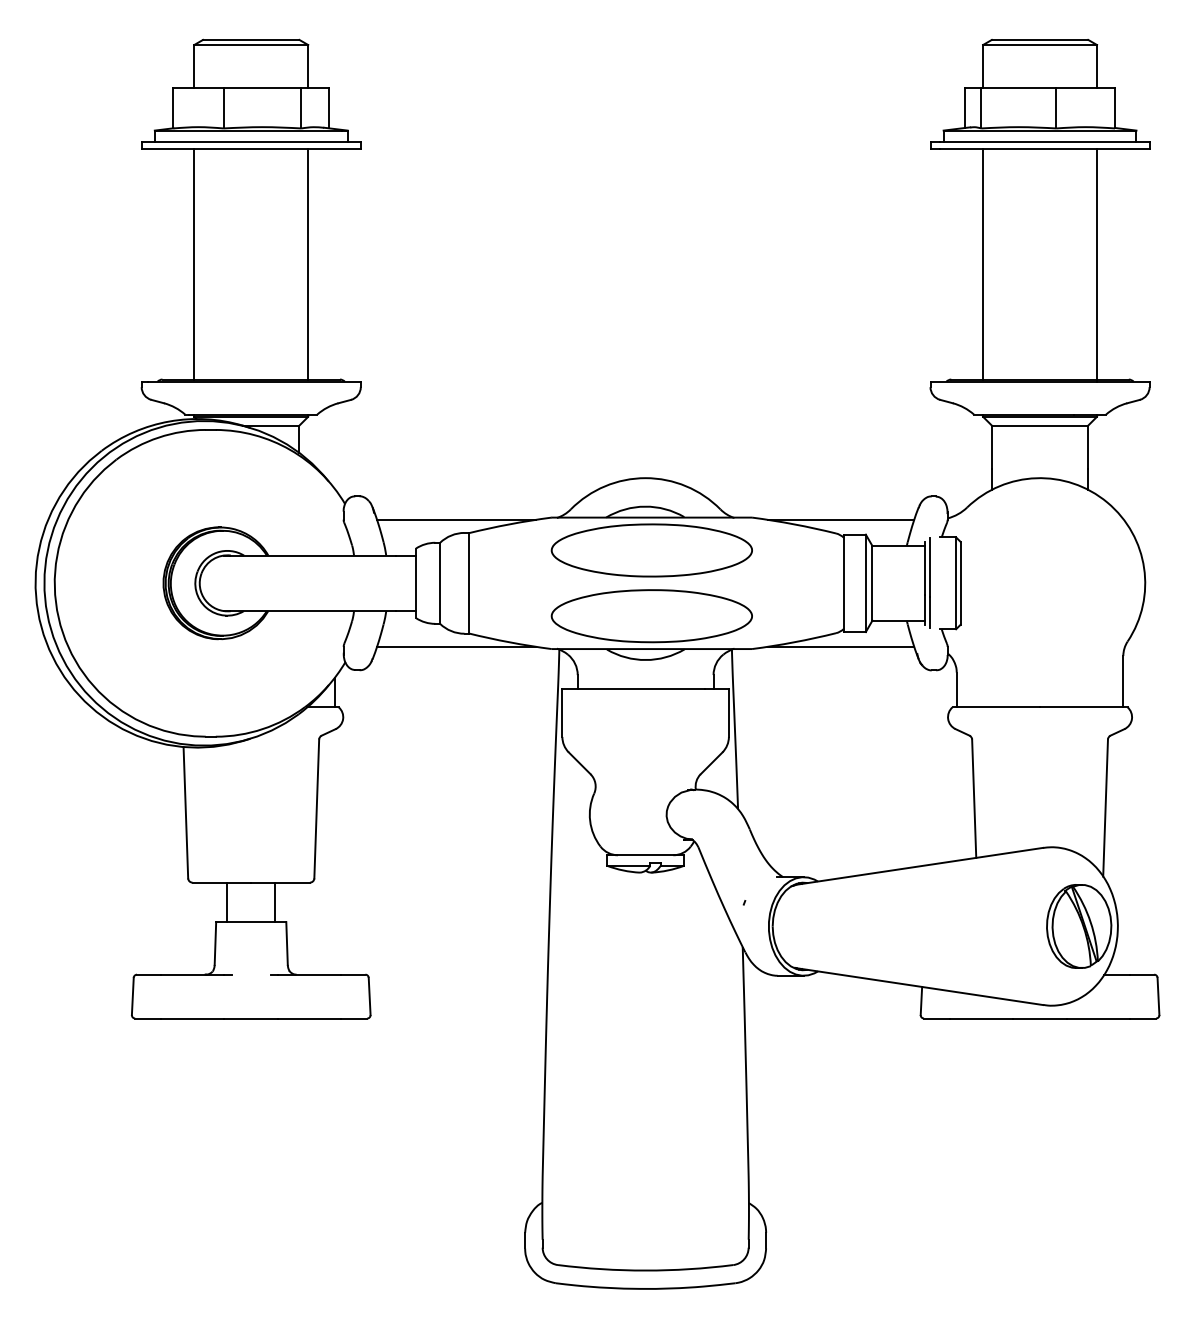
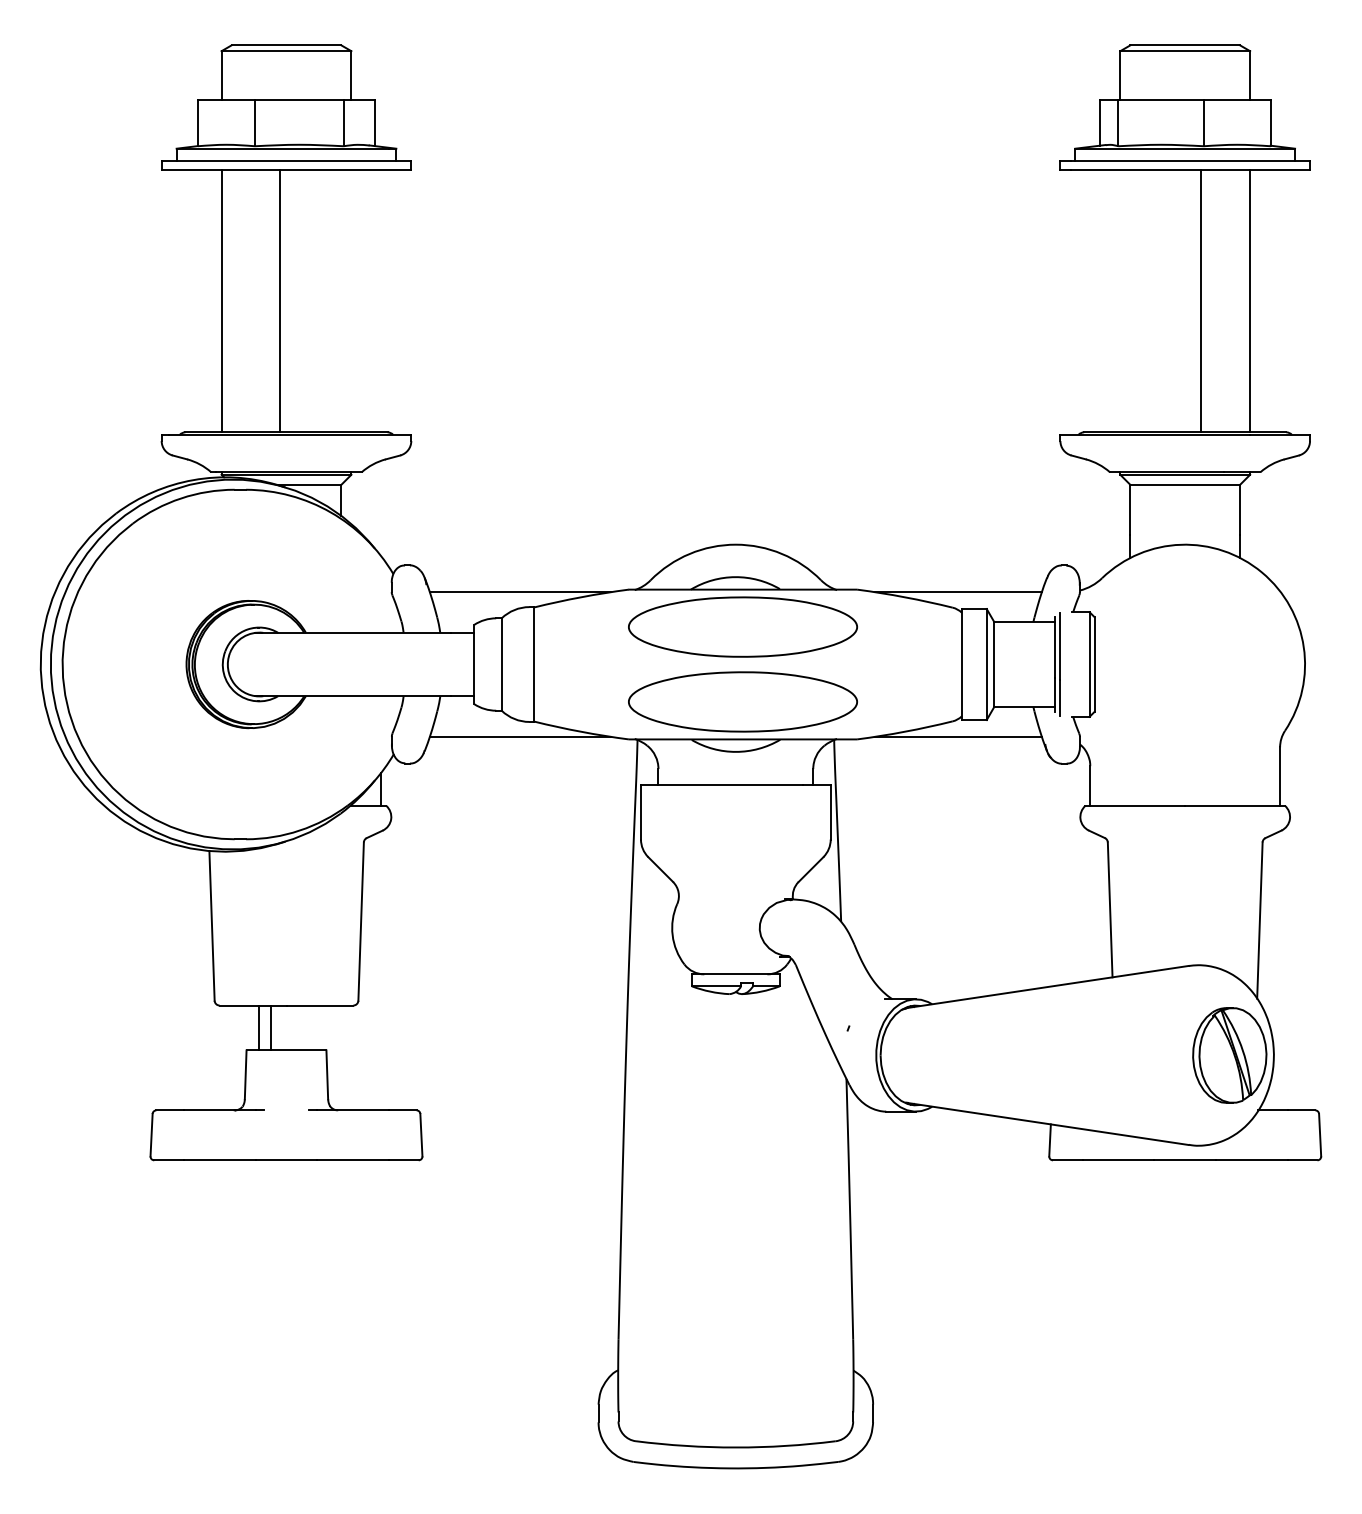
line: (308, 264) -> (280, 301), moved
line: (983, 264) -> (1201, 301), moved
line: (274, 901) -> (270, 1027), moved

